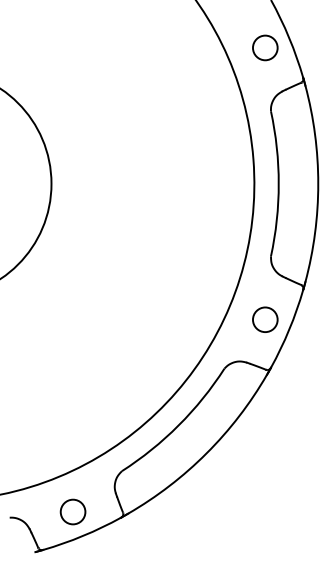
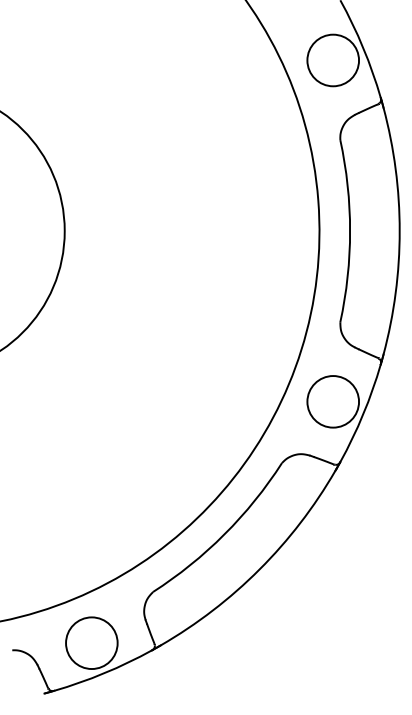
circle: (265, 47) -> (333, 60), size x1.67
circle: (265, 319) -> (333, 401), size x1.67
circle: (72, 512) -> (91, 643), size x1.67

